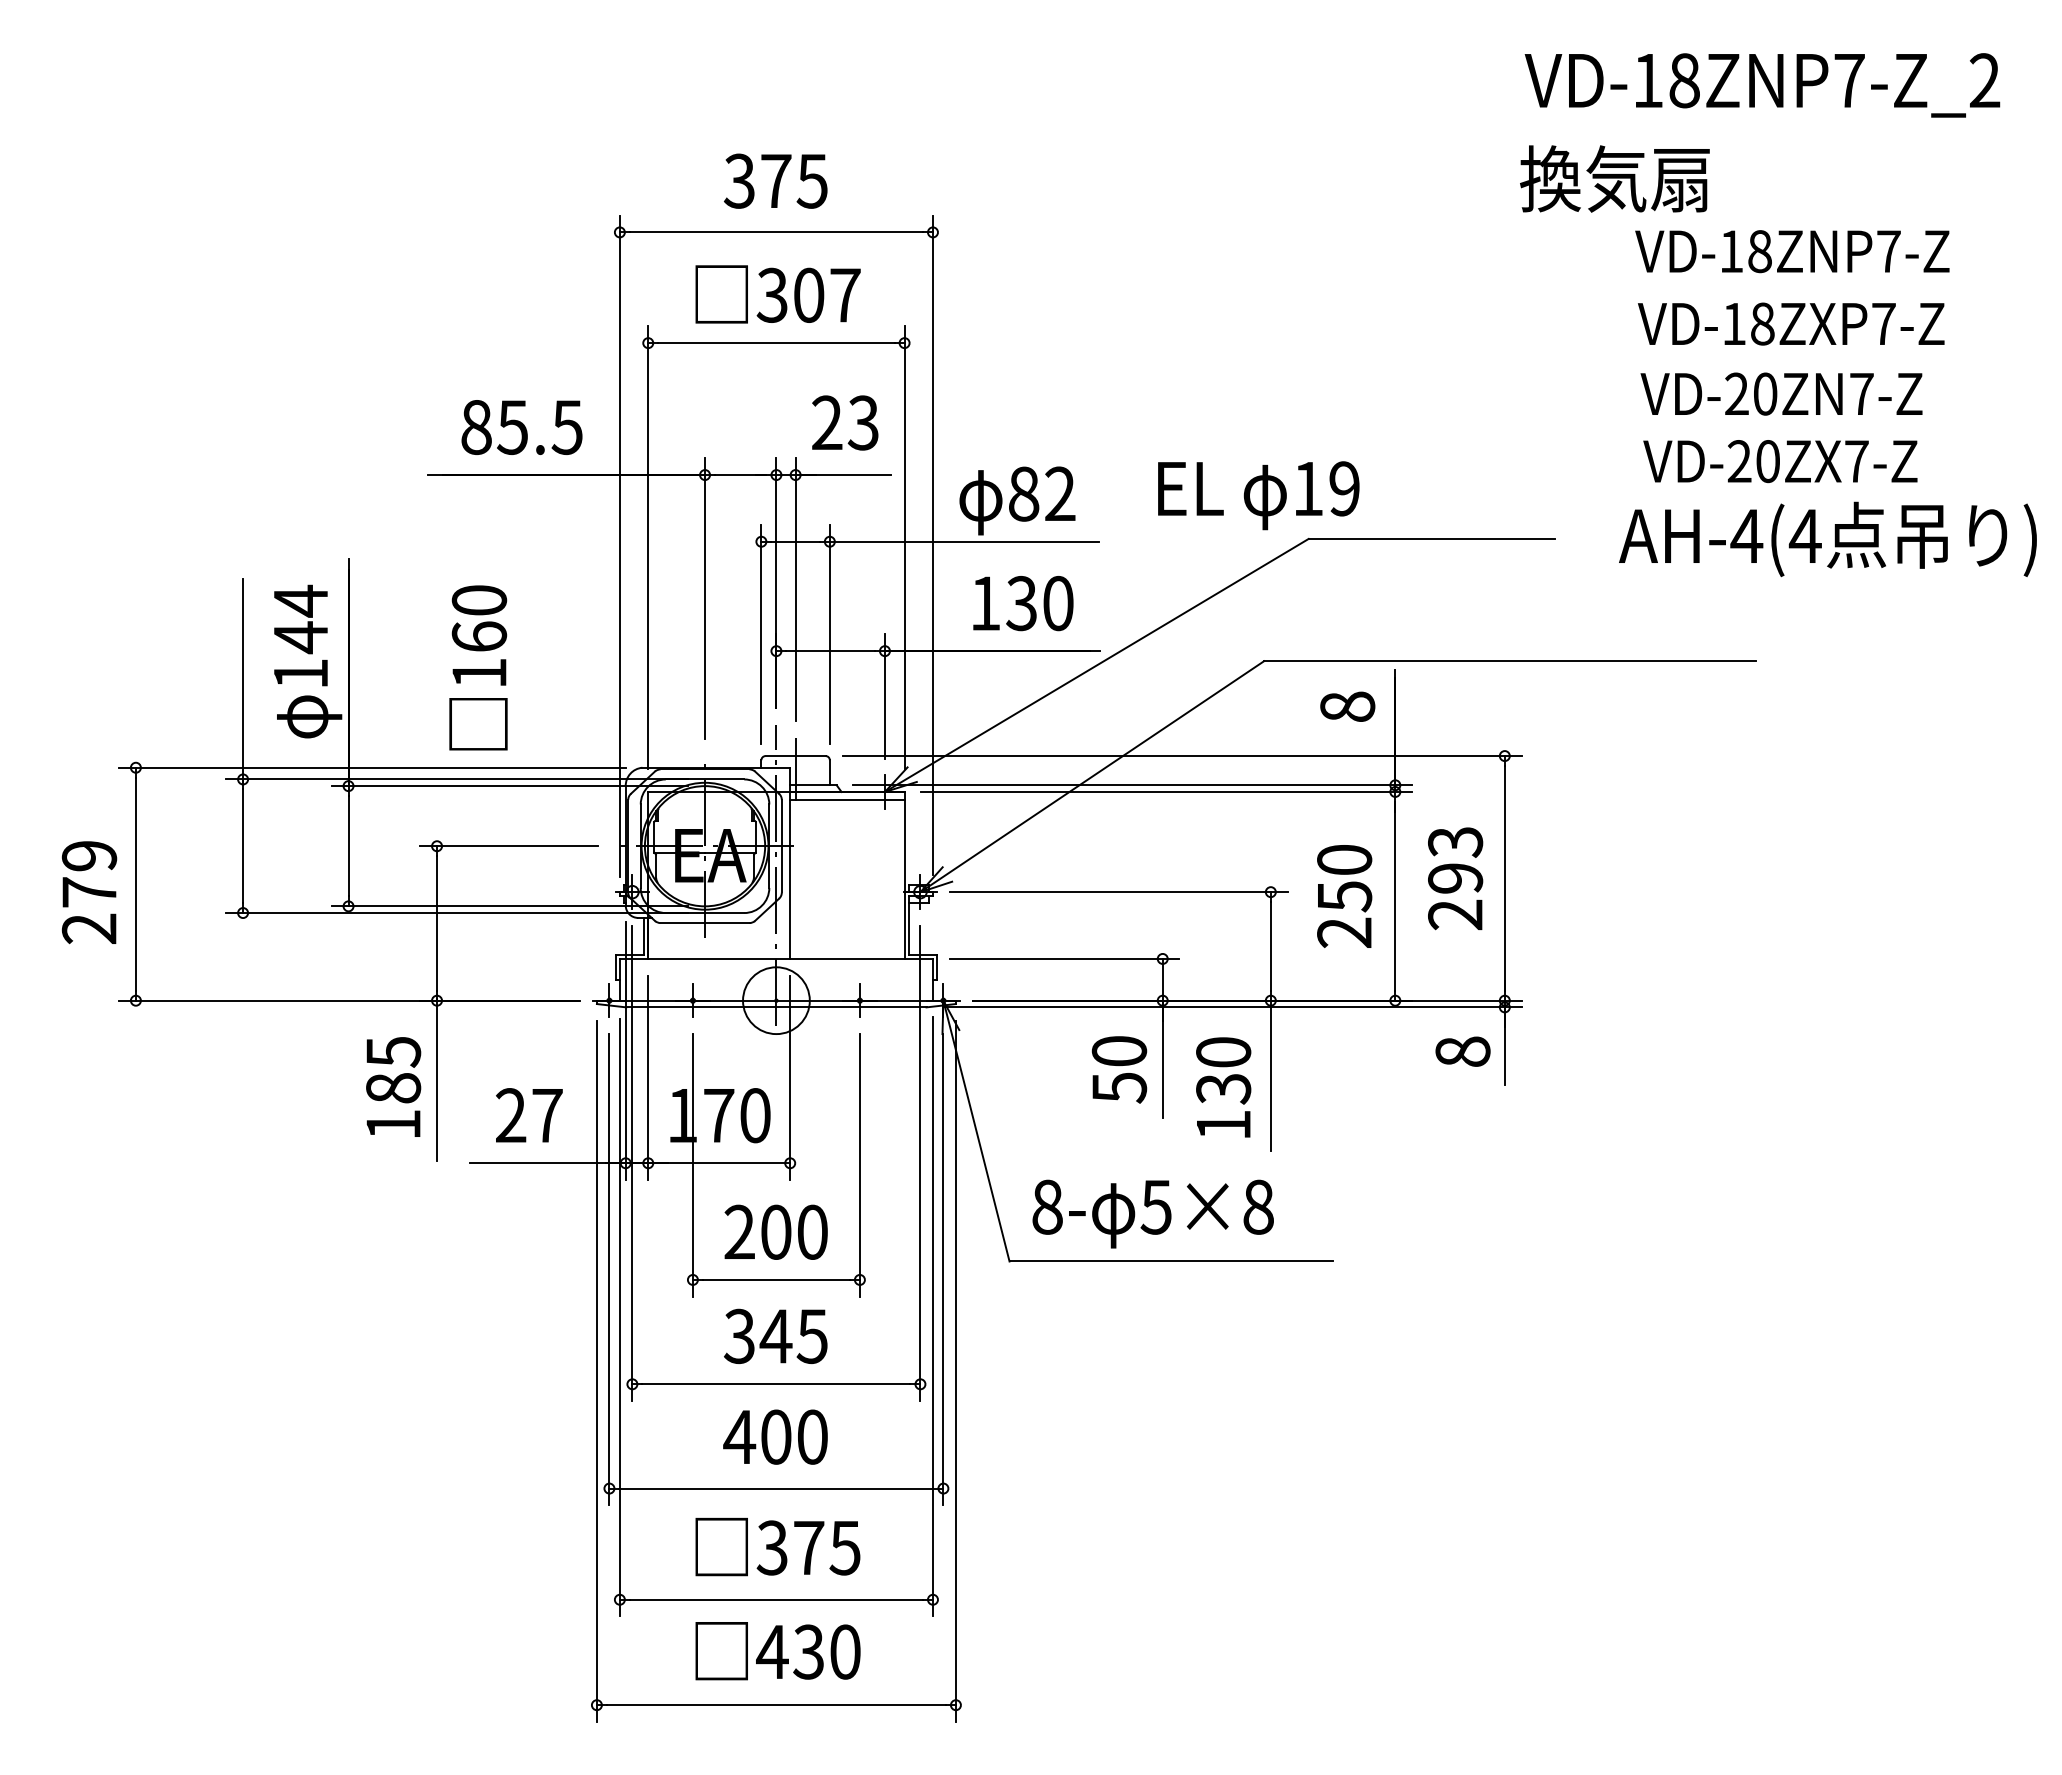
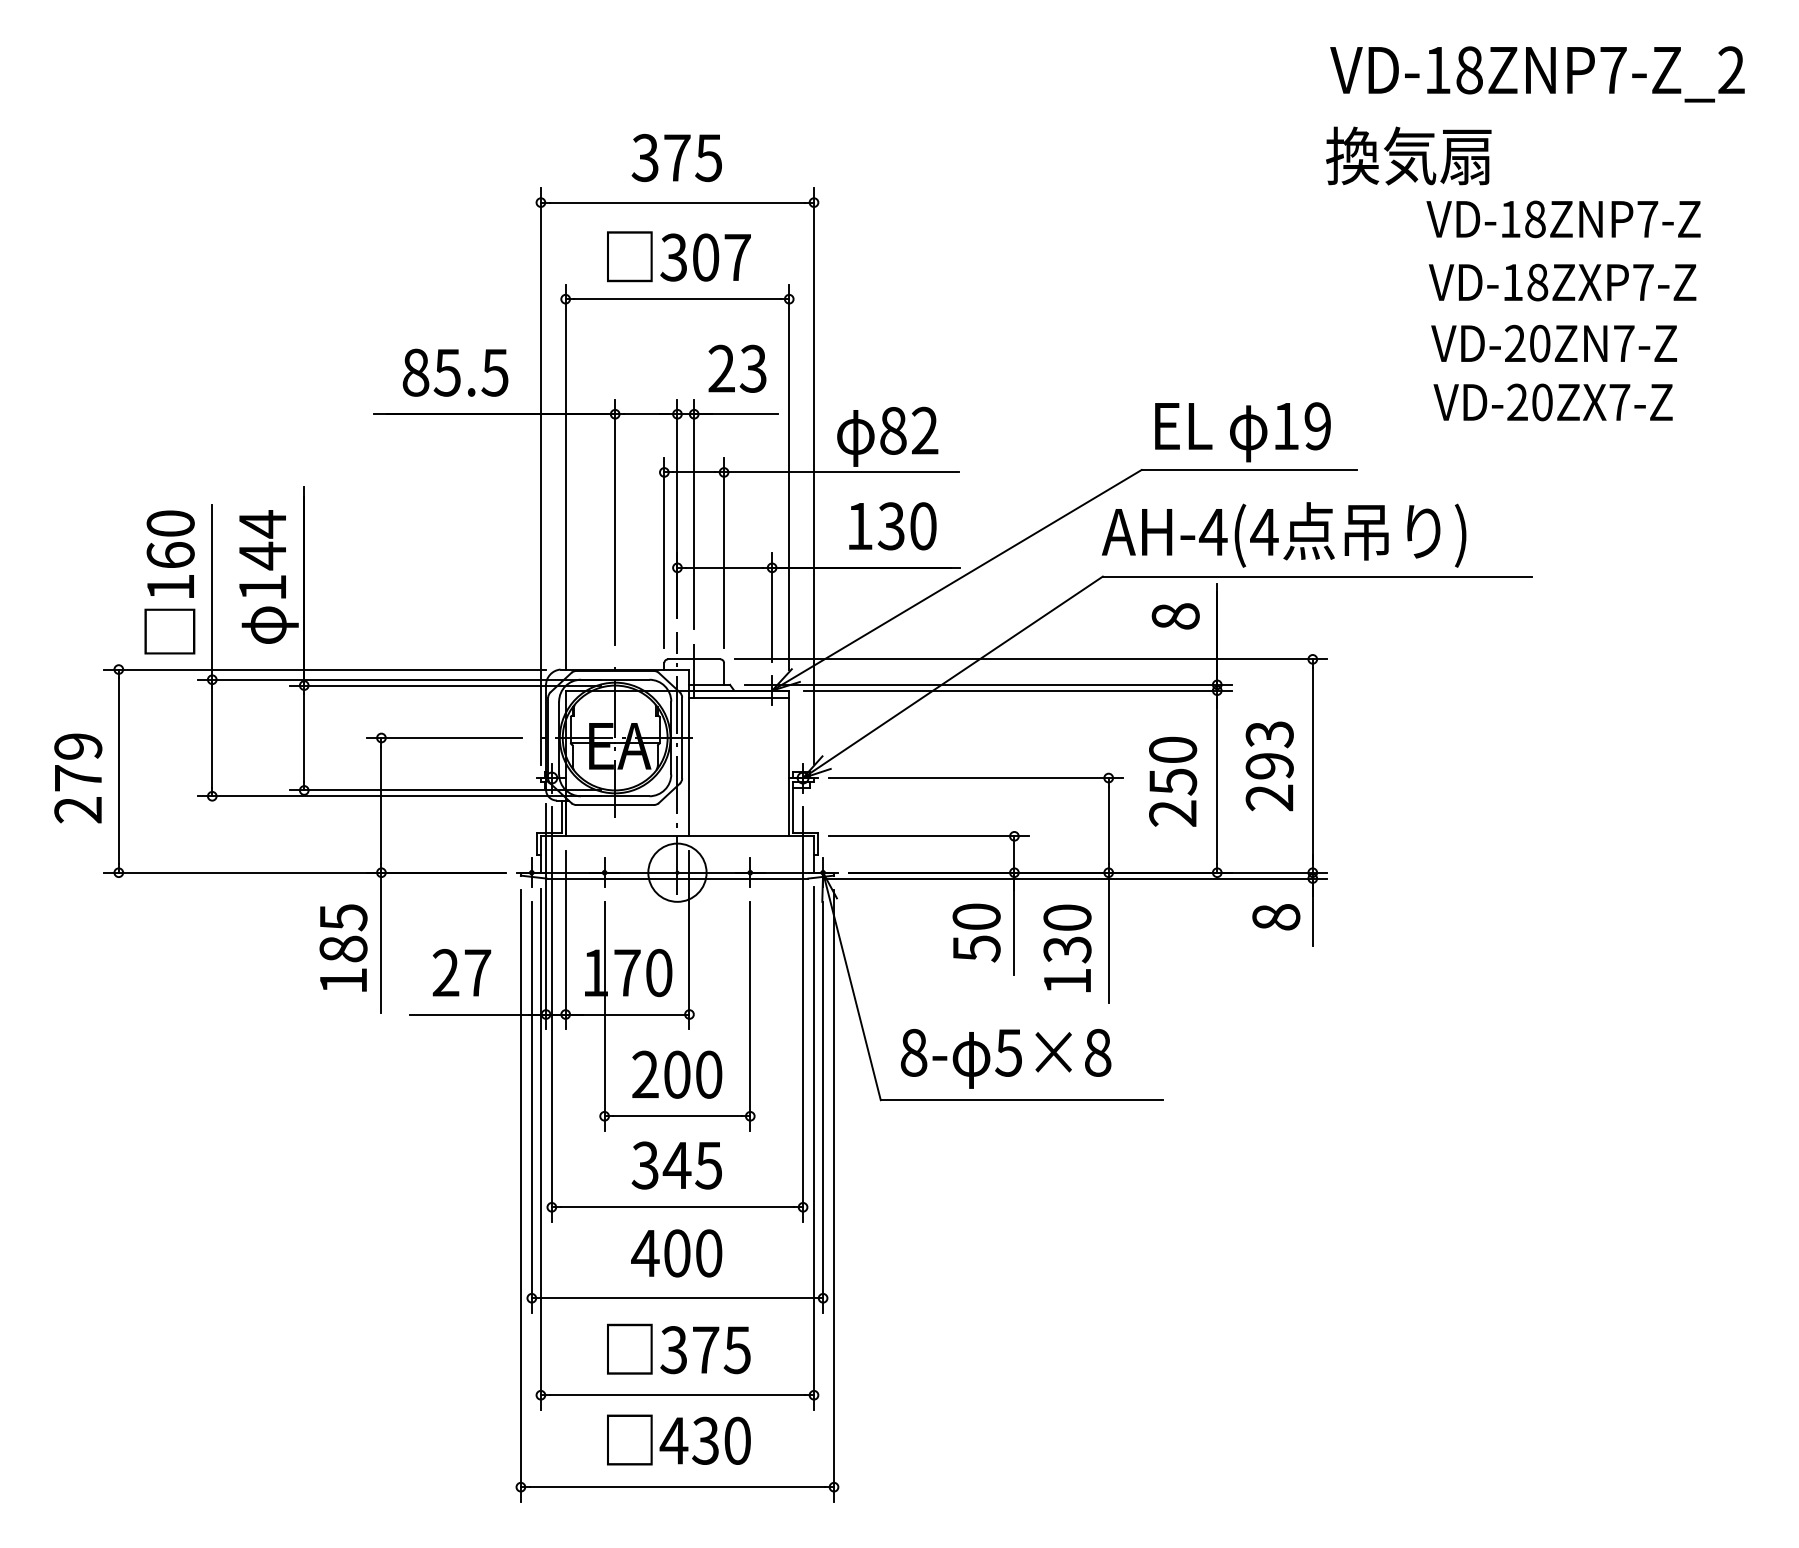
text: (1258, 495) -> (1242, 432), moved
text: (1827, 539) -> (1283, 535), moved
text: (478, 667) -> (169, 582), moved

